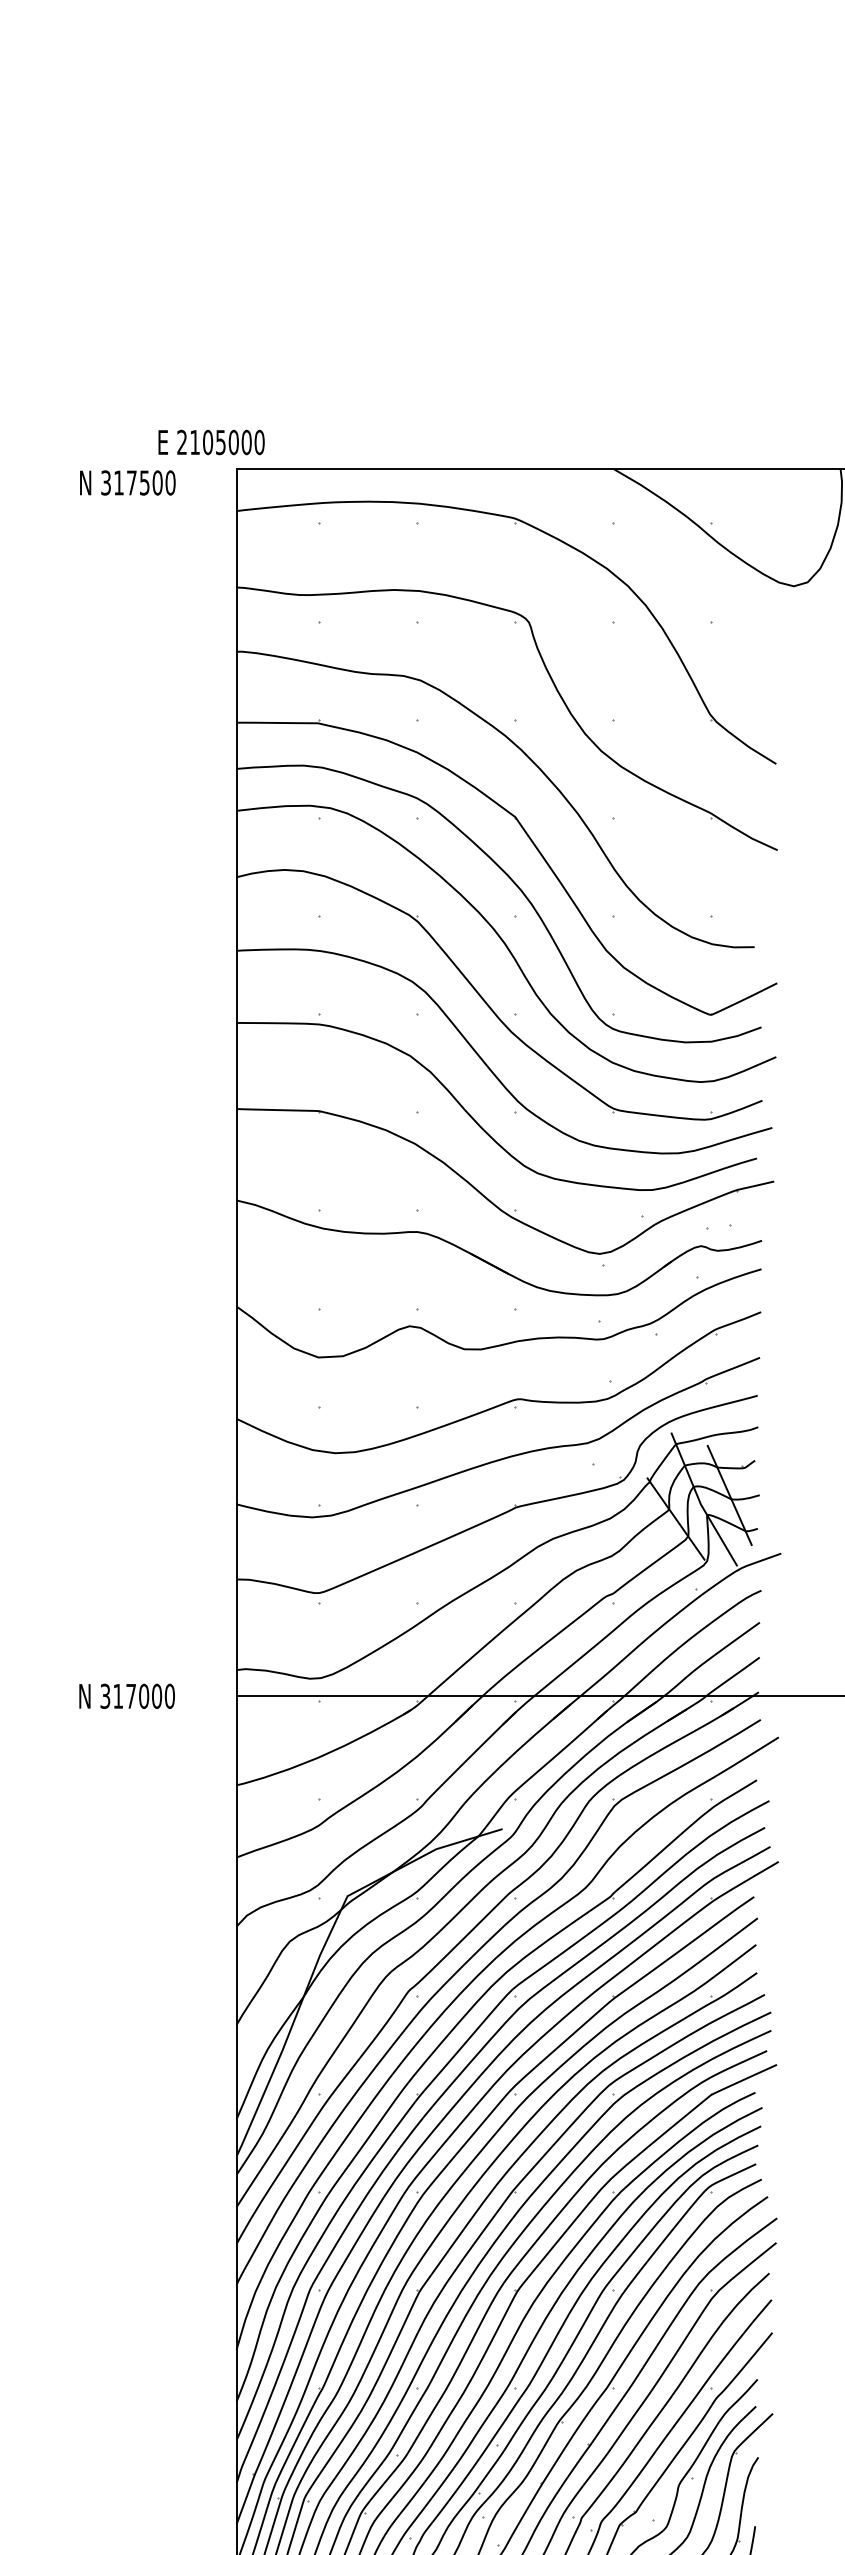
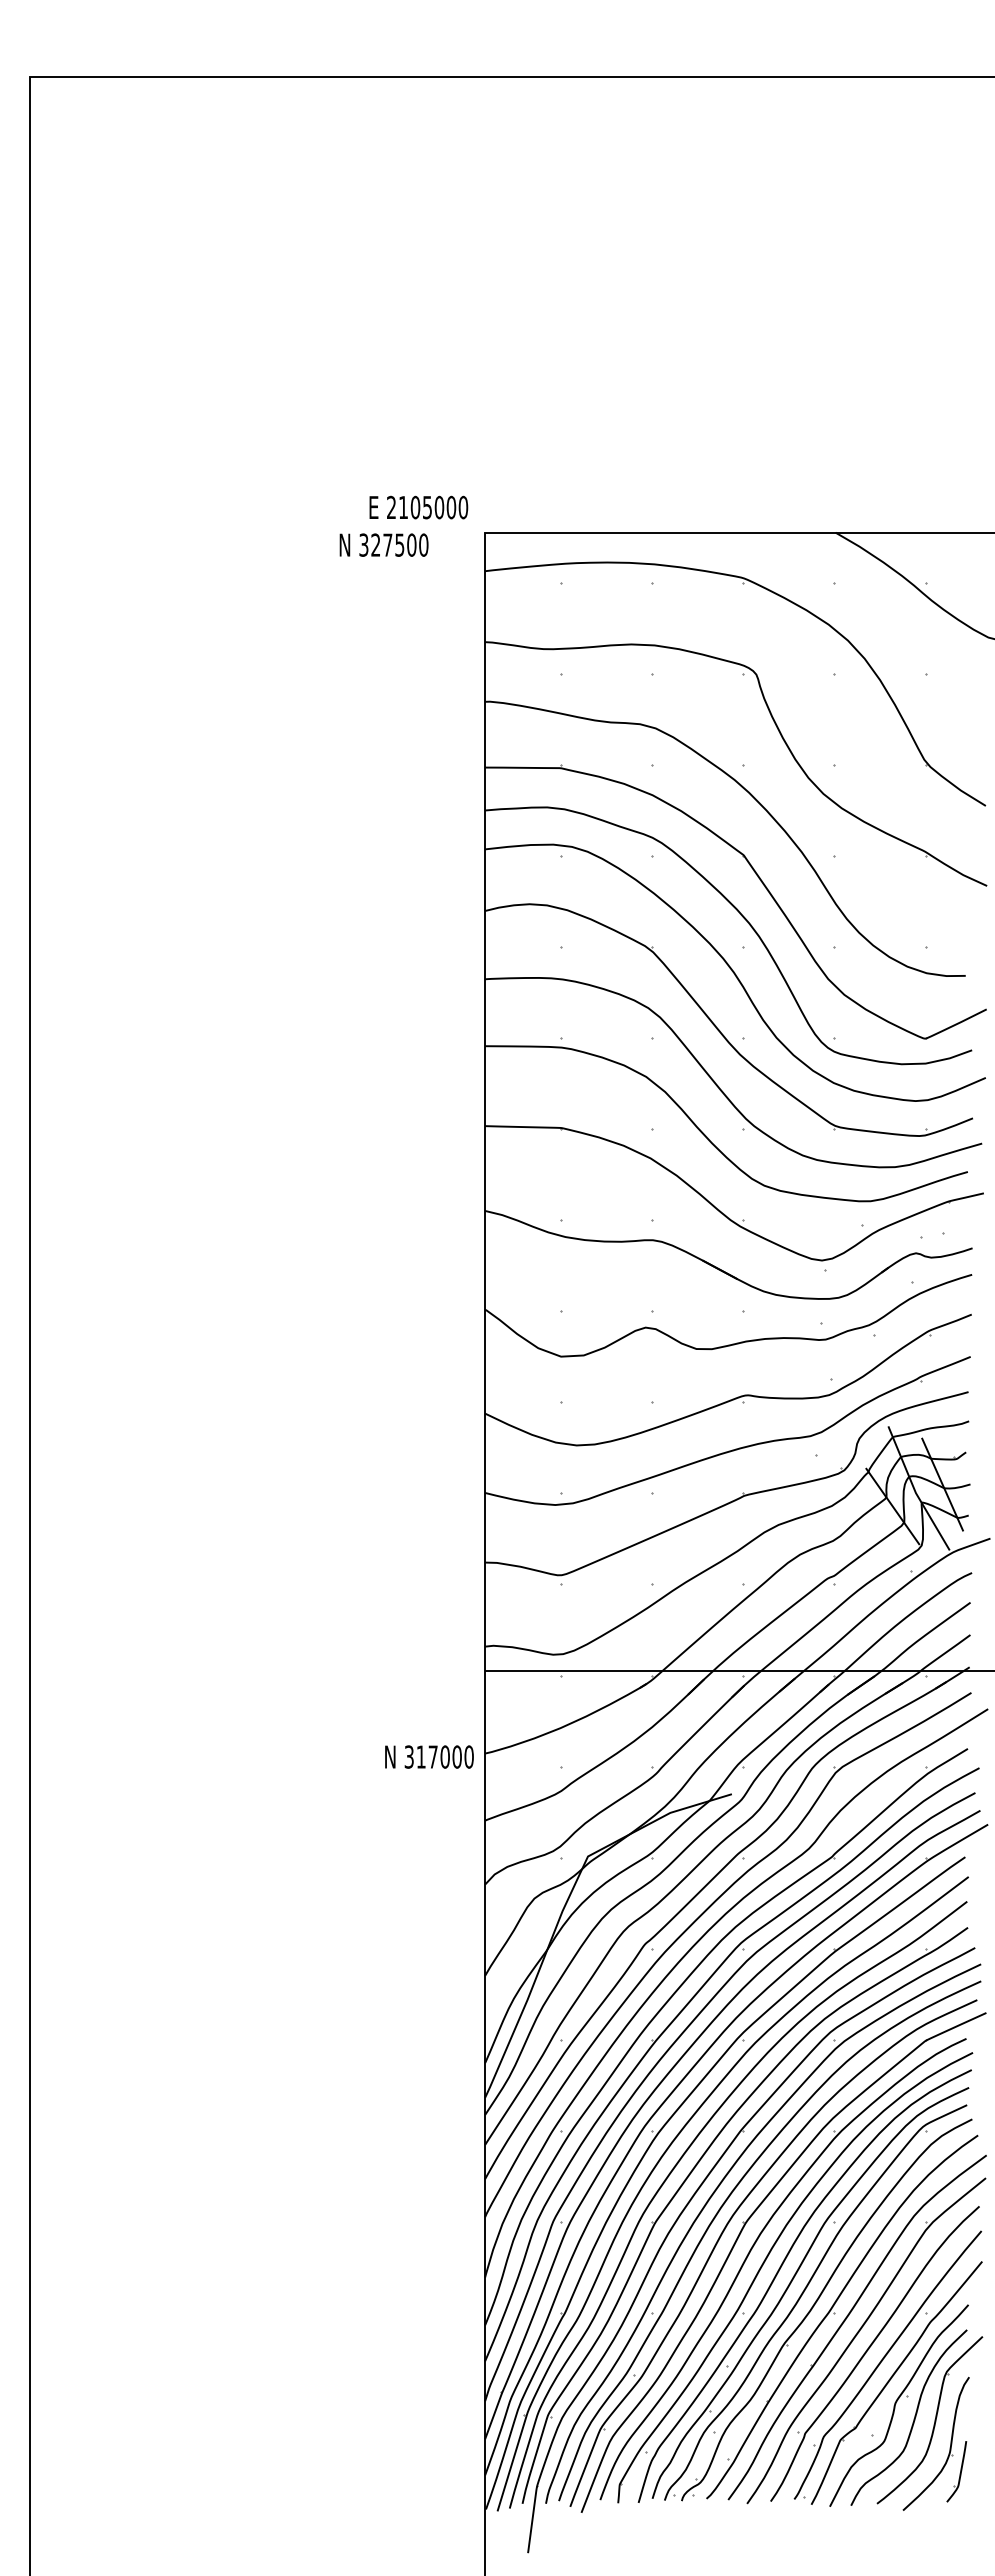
text: (211, 442) -> (418, 507), moved
text: (118, 482) -> (375, 544), 317500 -> 327500
text: (127, 1695) -> (429, 1756), moved

